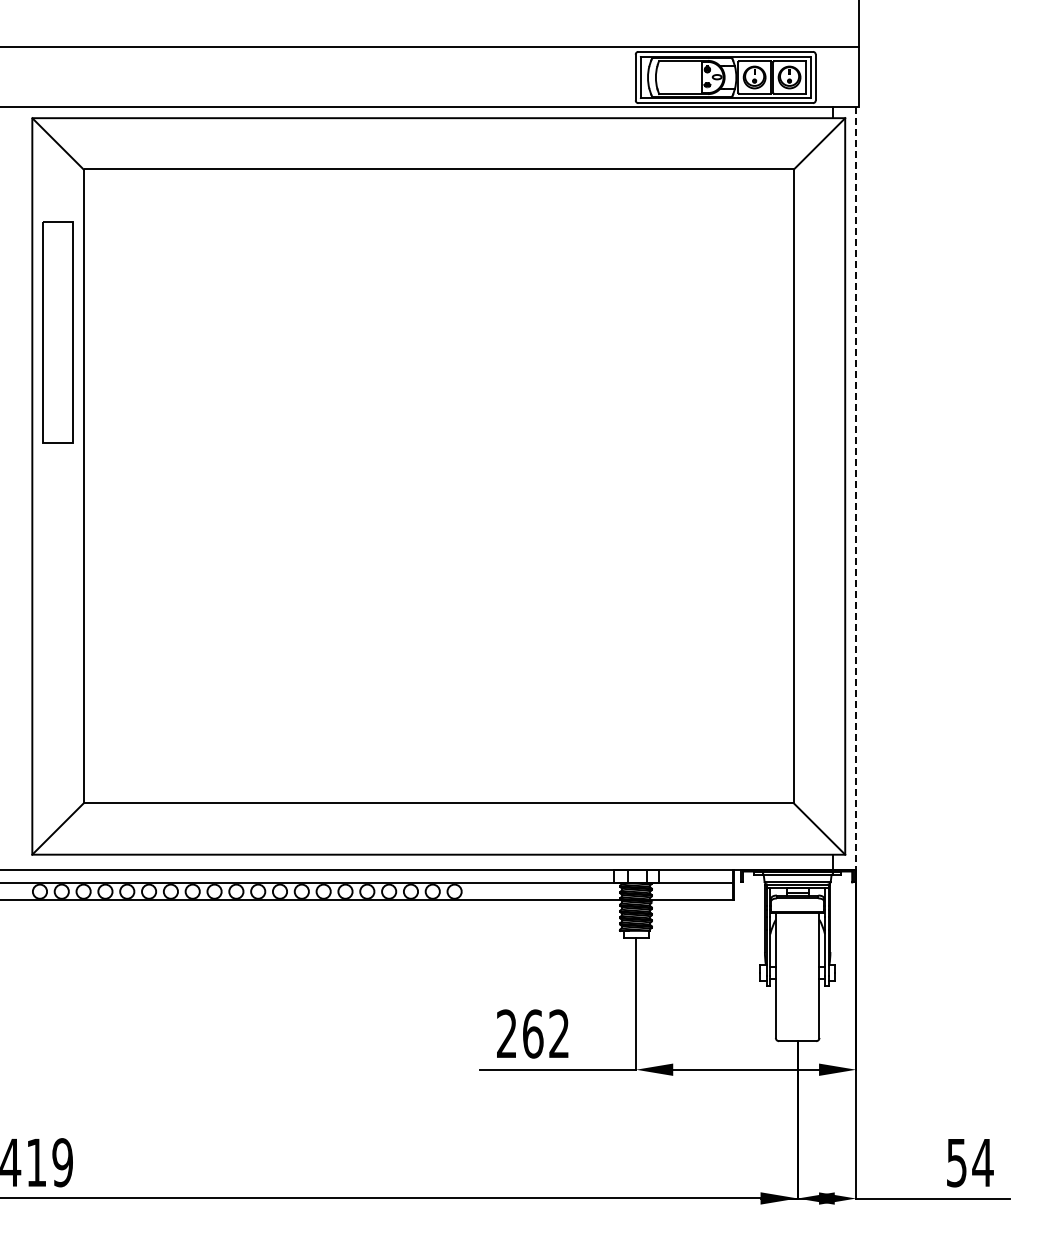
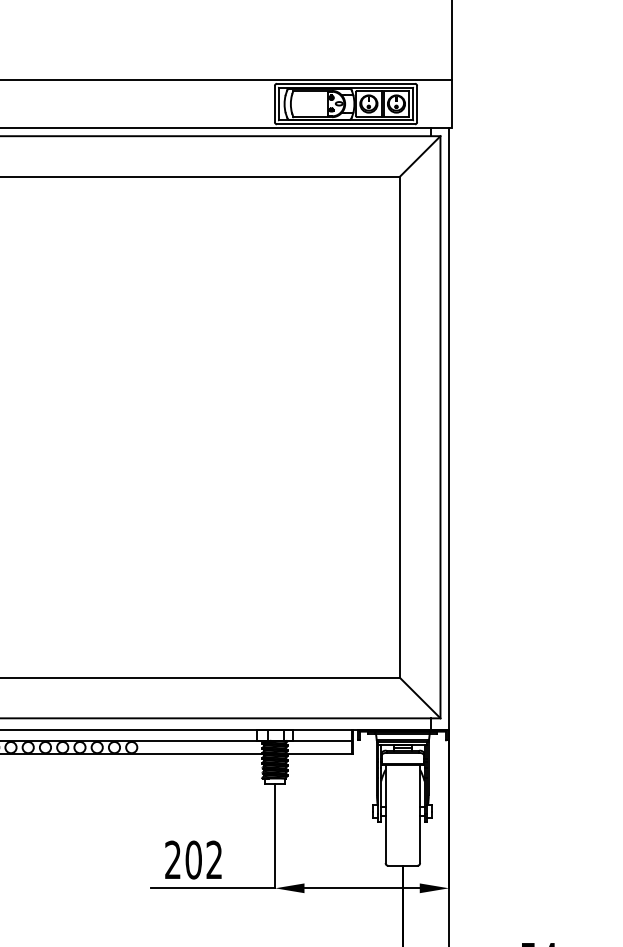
line: (856, 489) -> (449, 429), dashed -> solid
text: (532, 1033) -> (193, 859), 262 -> 202

